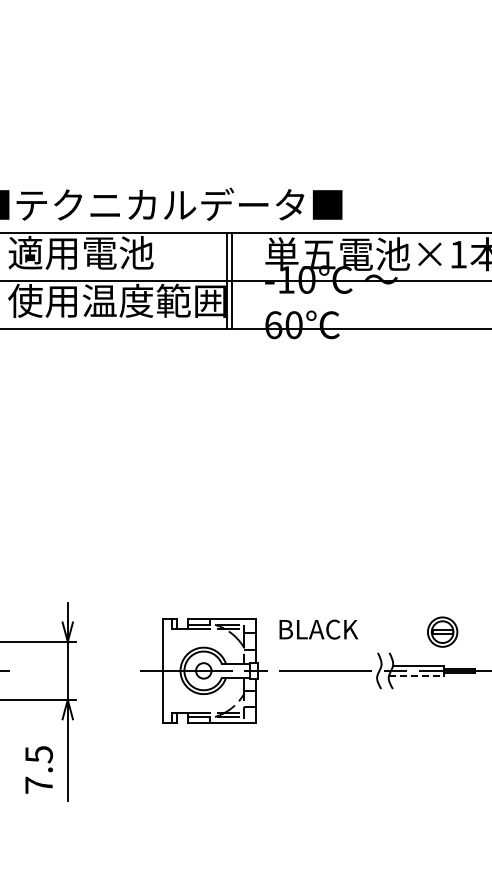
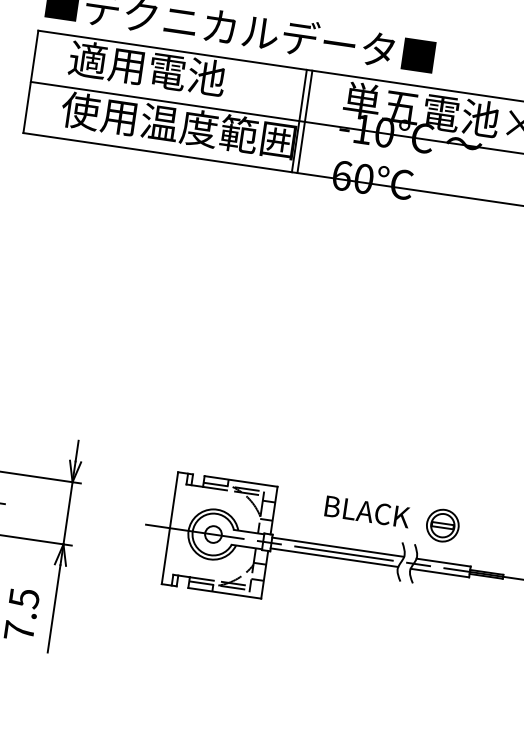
text: (318, 629) -> (367, 511), moved
part: (442, 631) -> (442, 524), moved
line: (319, 665) -> (338, 546), added
line: (317, 675) -> (334, 557), added
line: (416, 675) -> (440, 572), dashed -> solid

